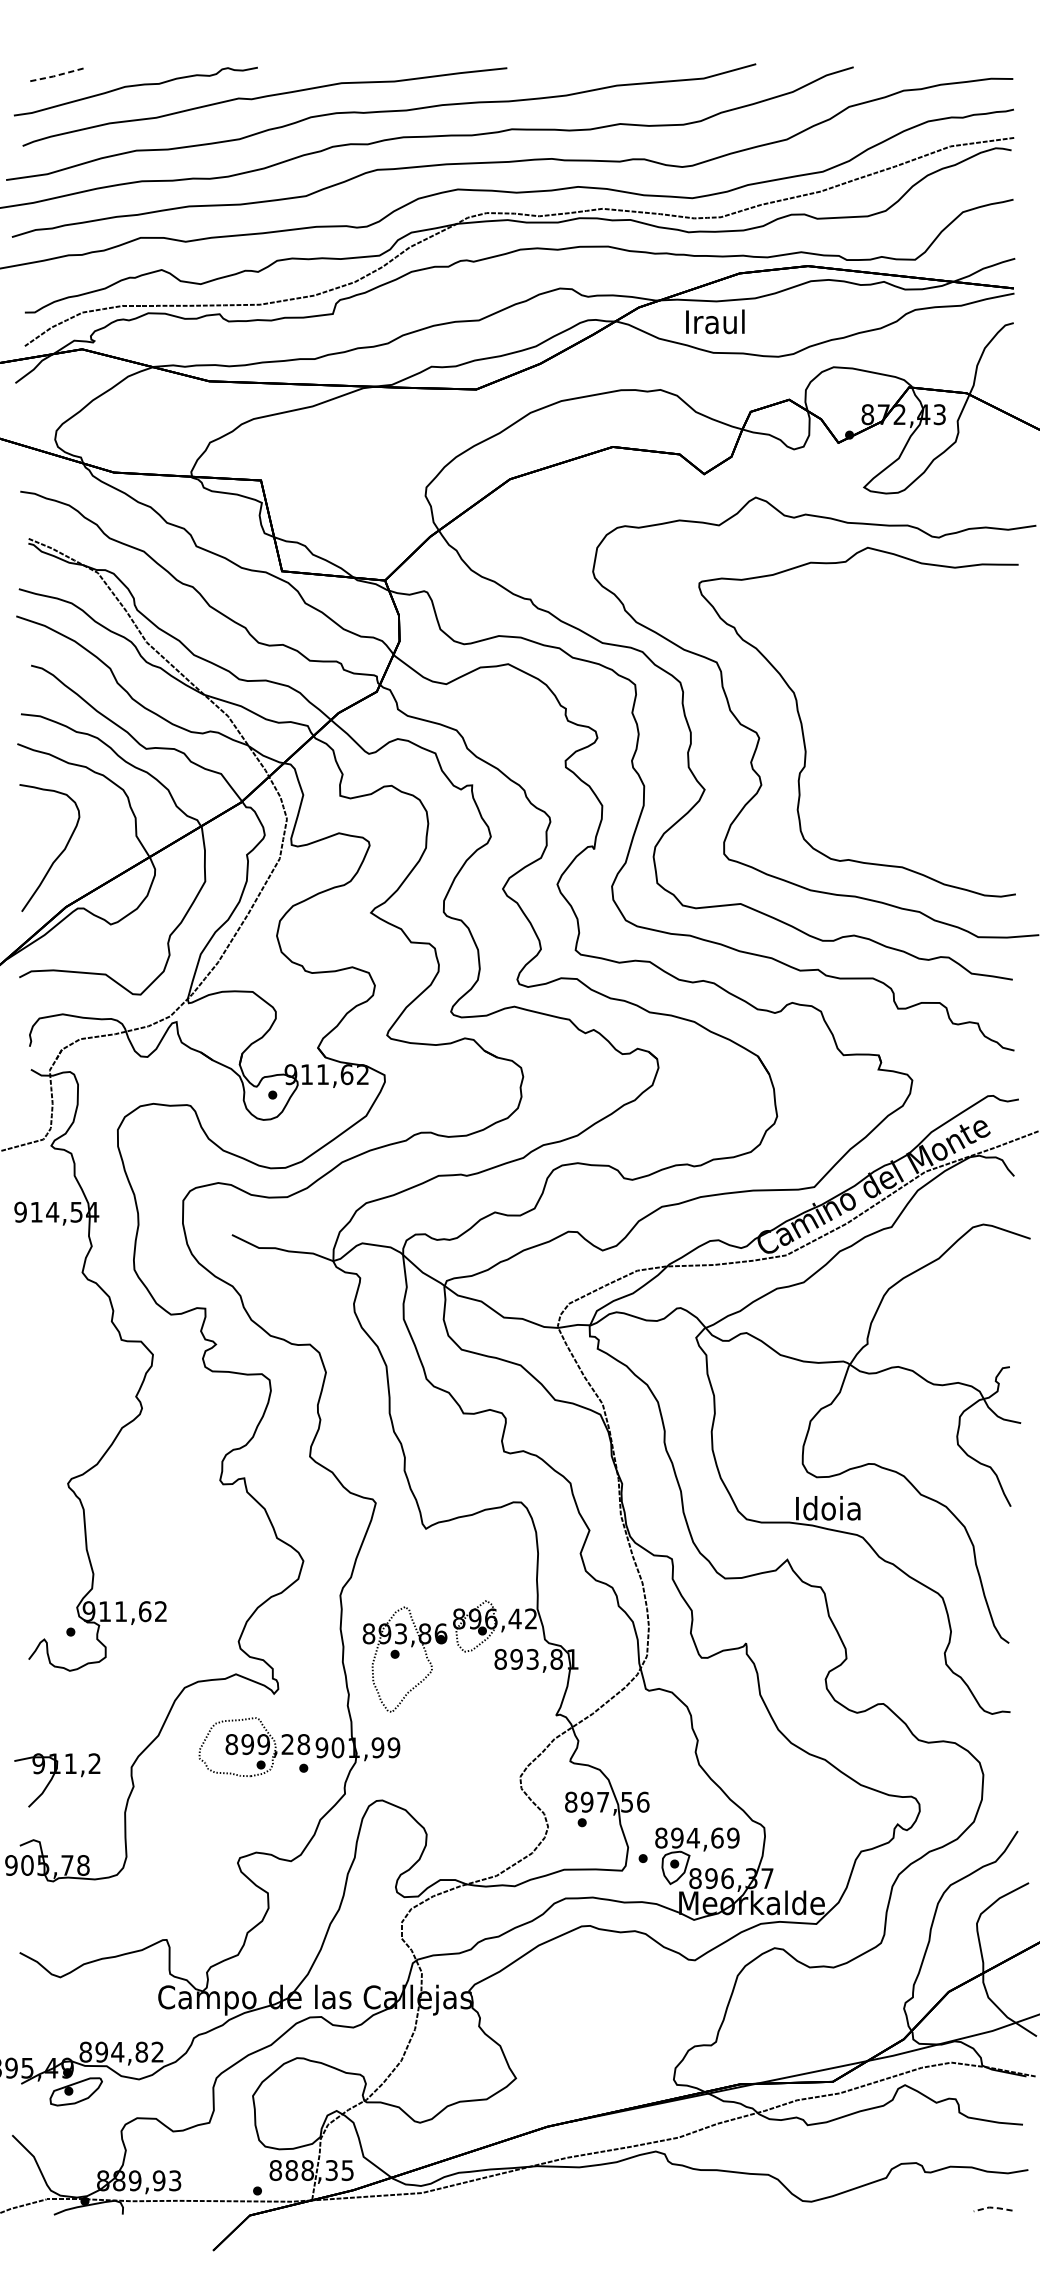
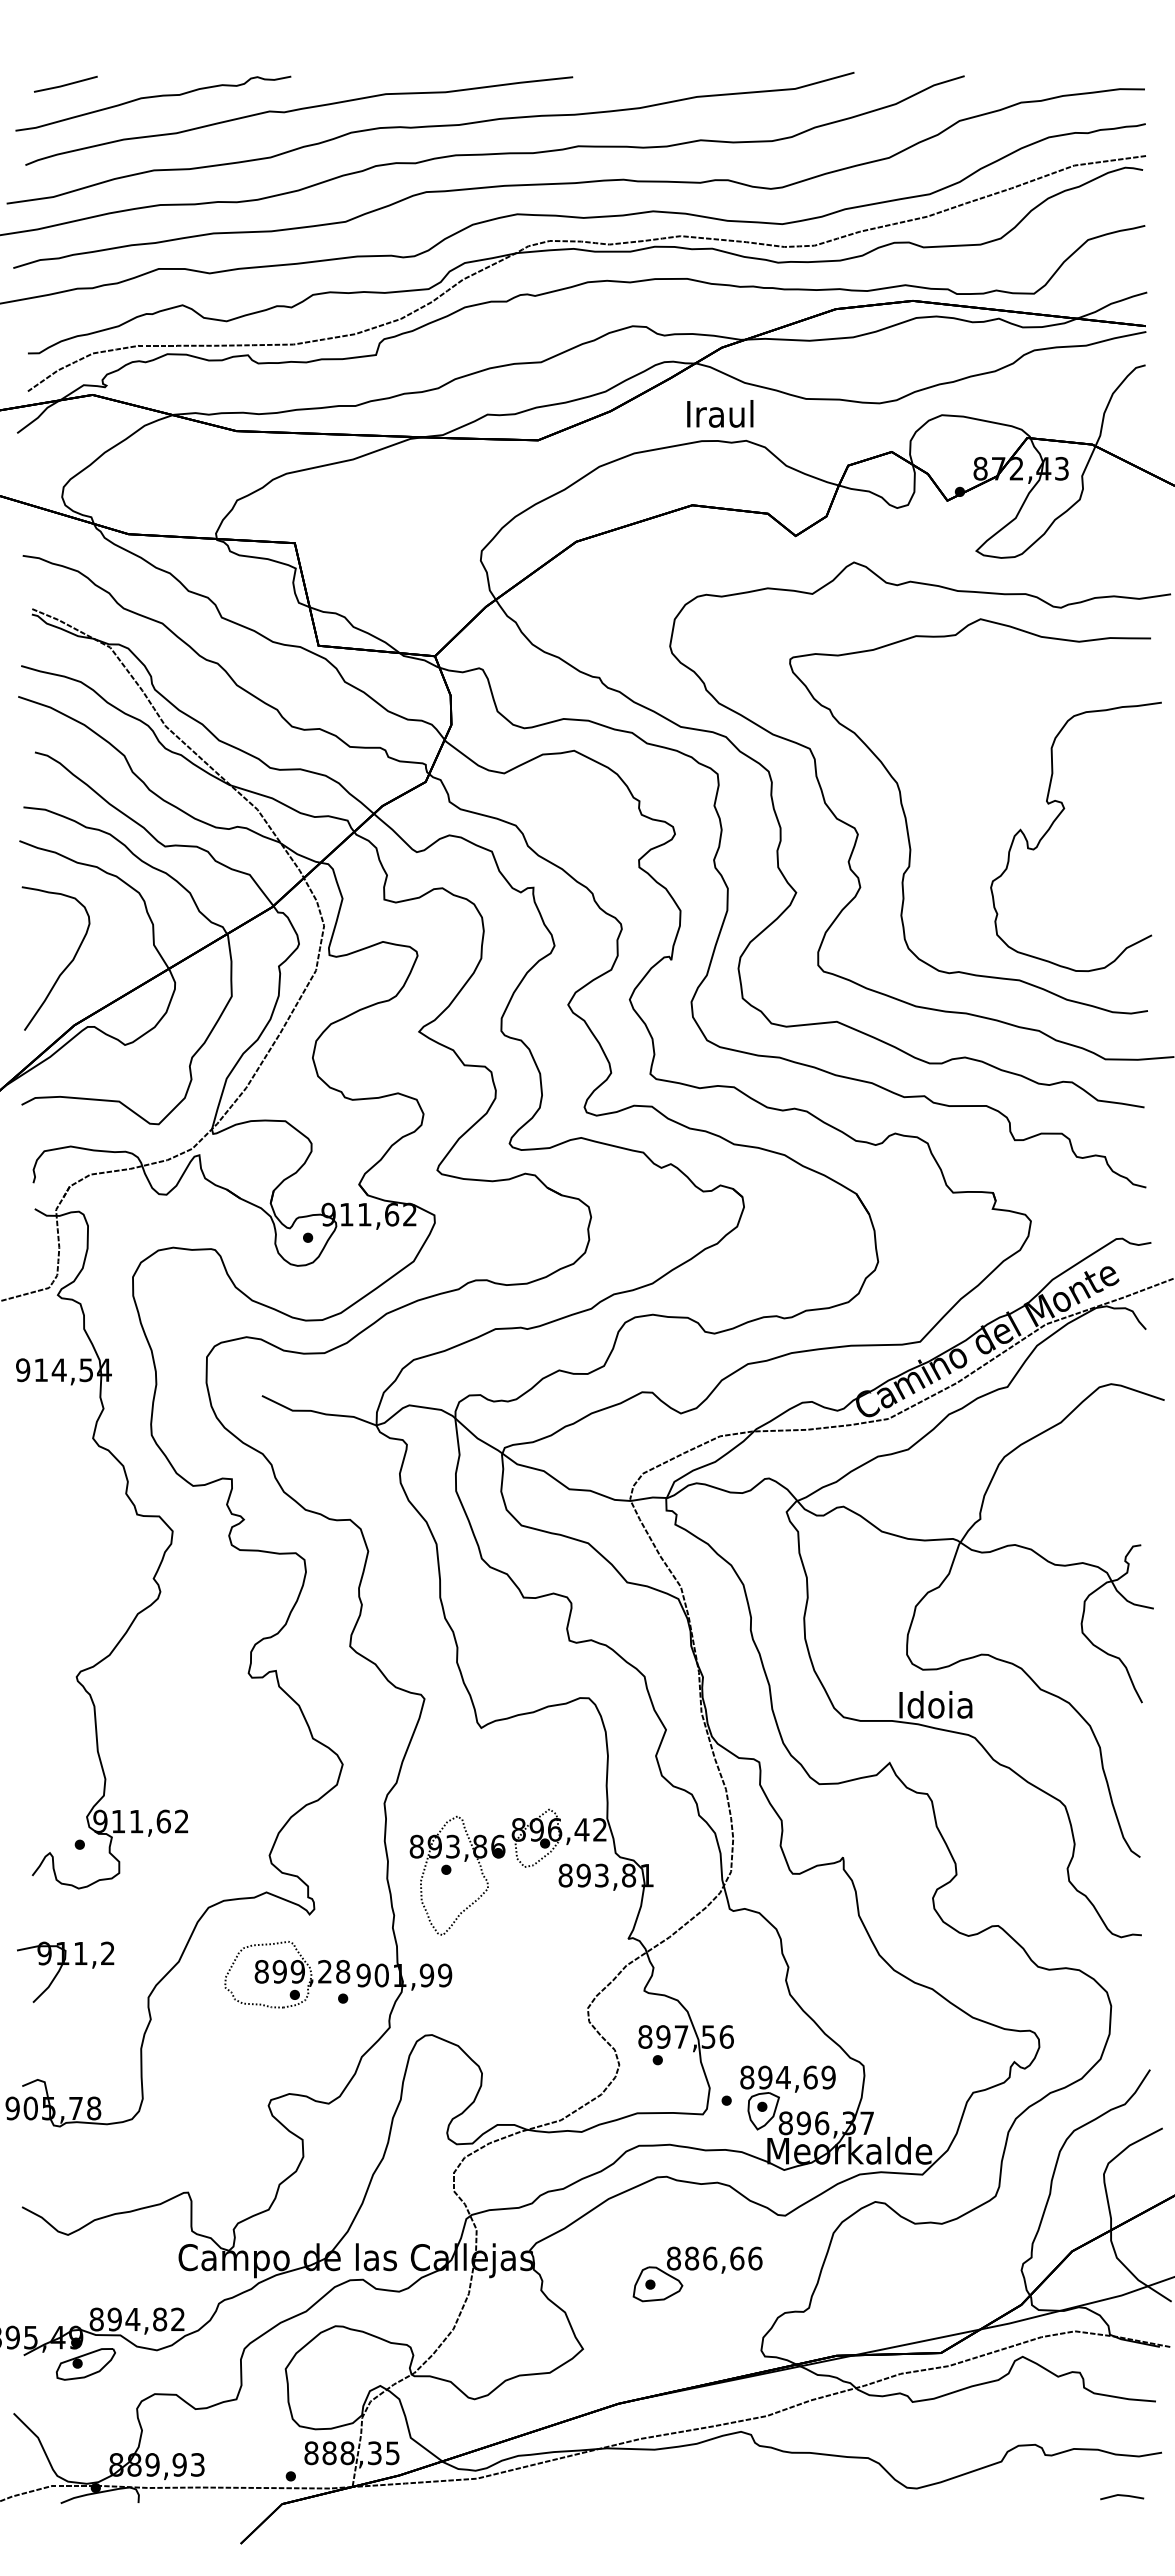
line: (59, 75) -> (66, 85), dashed -> solid
text: (715, 321) -> (720, 413), moved
curve: (934, 726) -> (1055, 821), added
part: (57, 1779) -> (65, 1971), moved
part: (617, 2012) -> (697, 2274), added
line: (992, 2207) -> (1121, 2495), dashed -> solid

